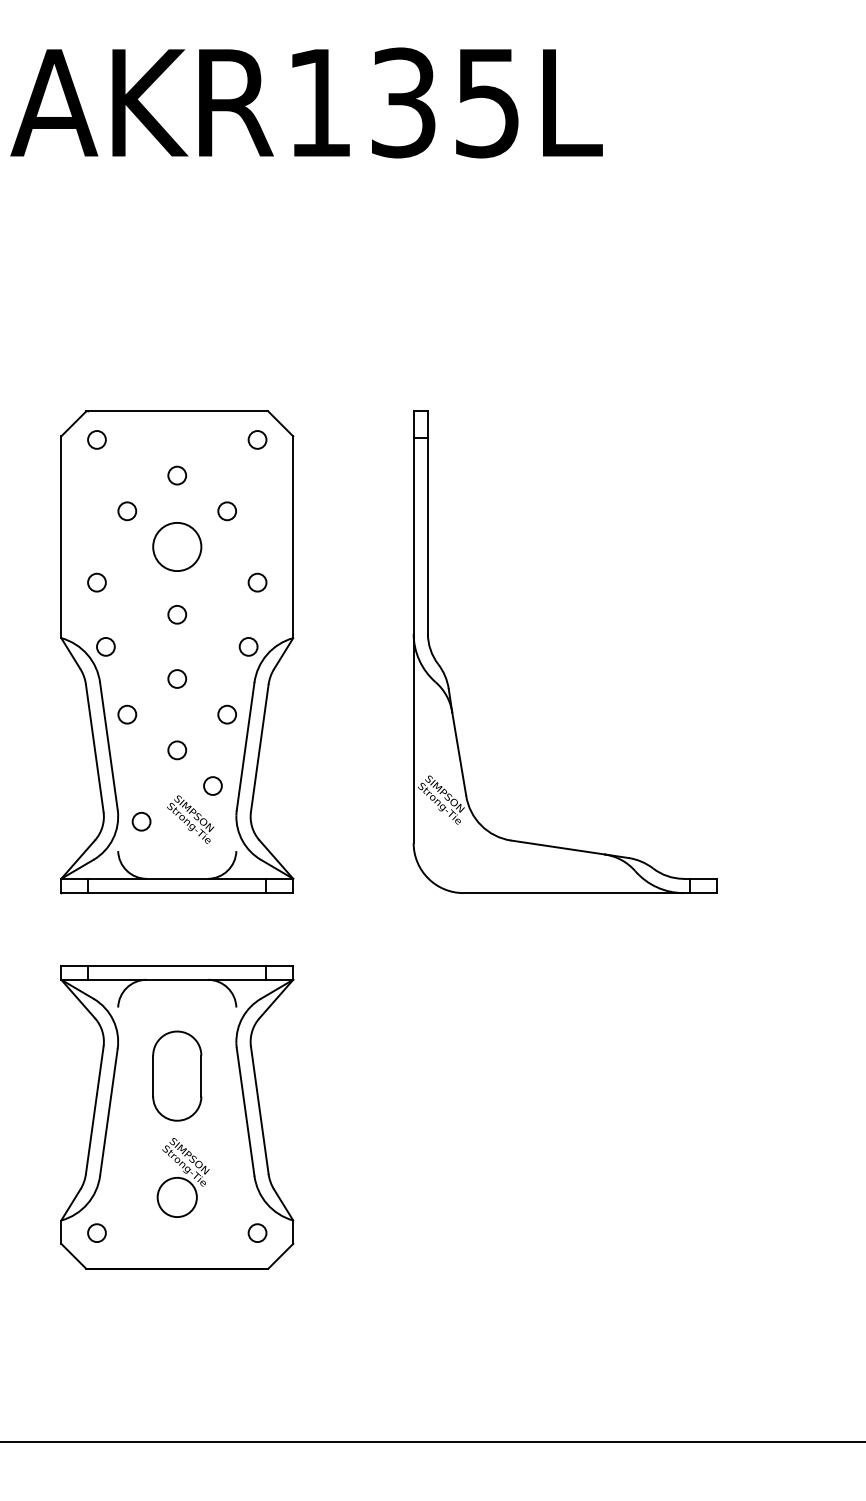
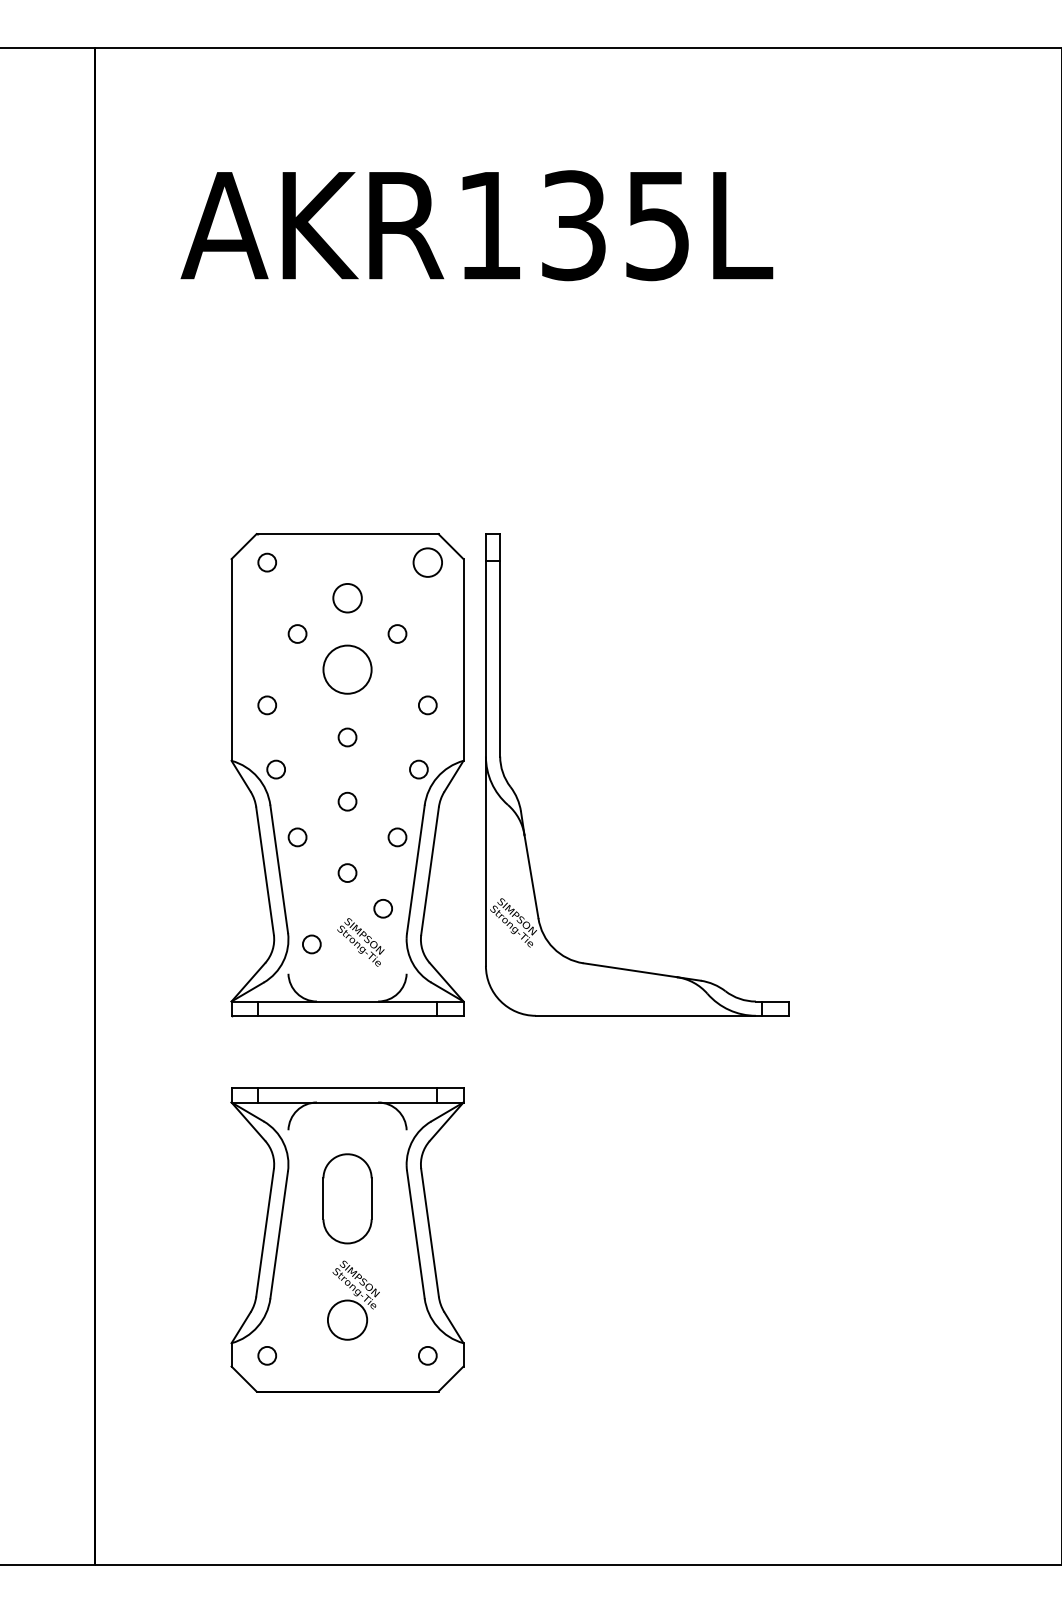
circle: (257, 439) -> (427, 562), size x1.6
circle: (177, 475) -> (347, 598), size x1.6
part: (449, 684) -> (521, 807), moved

